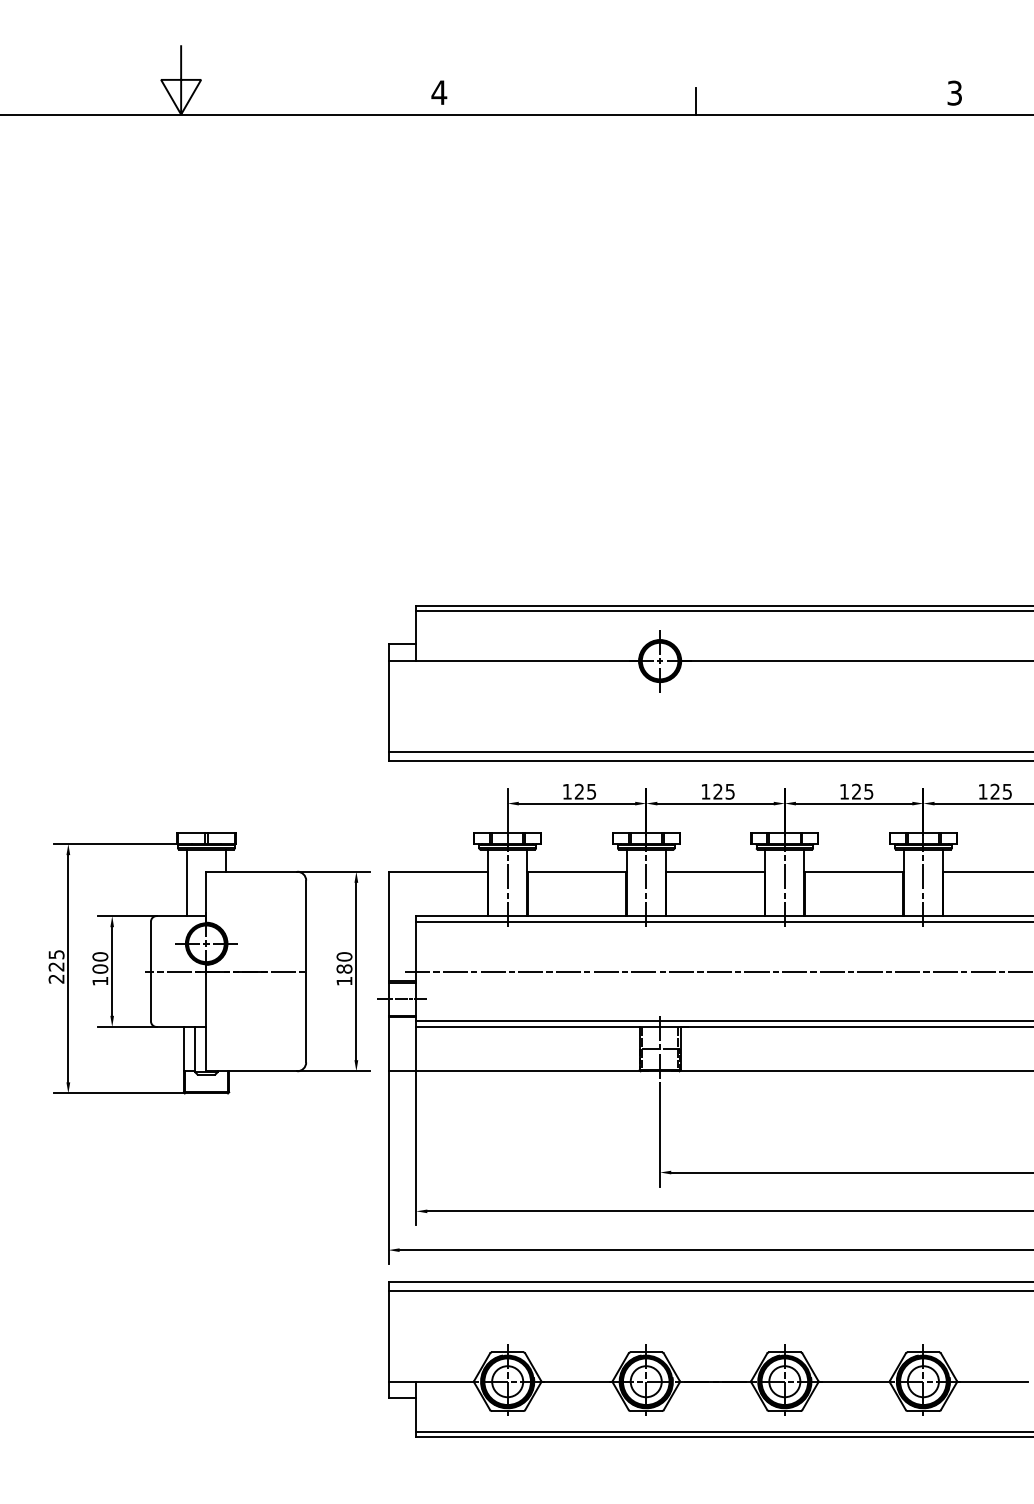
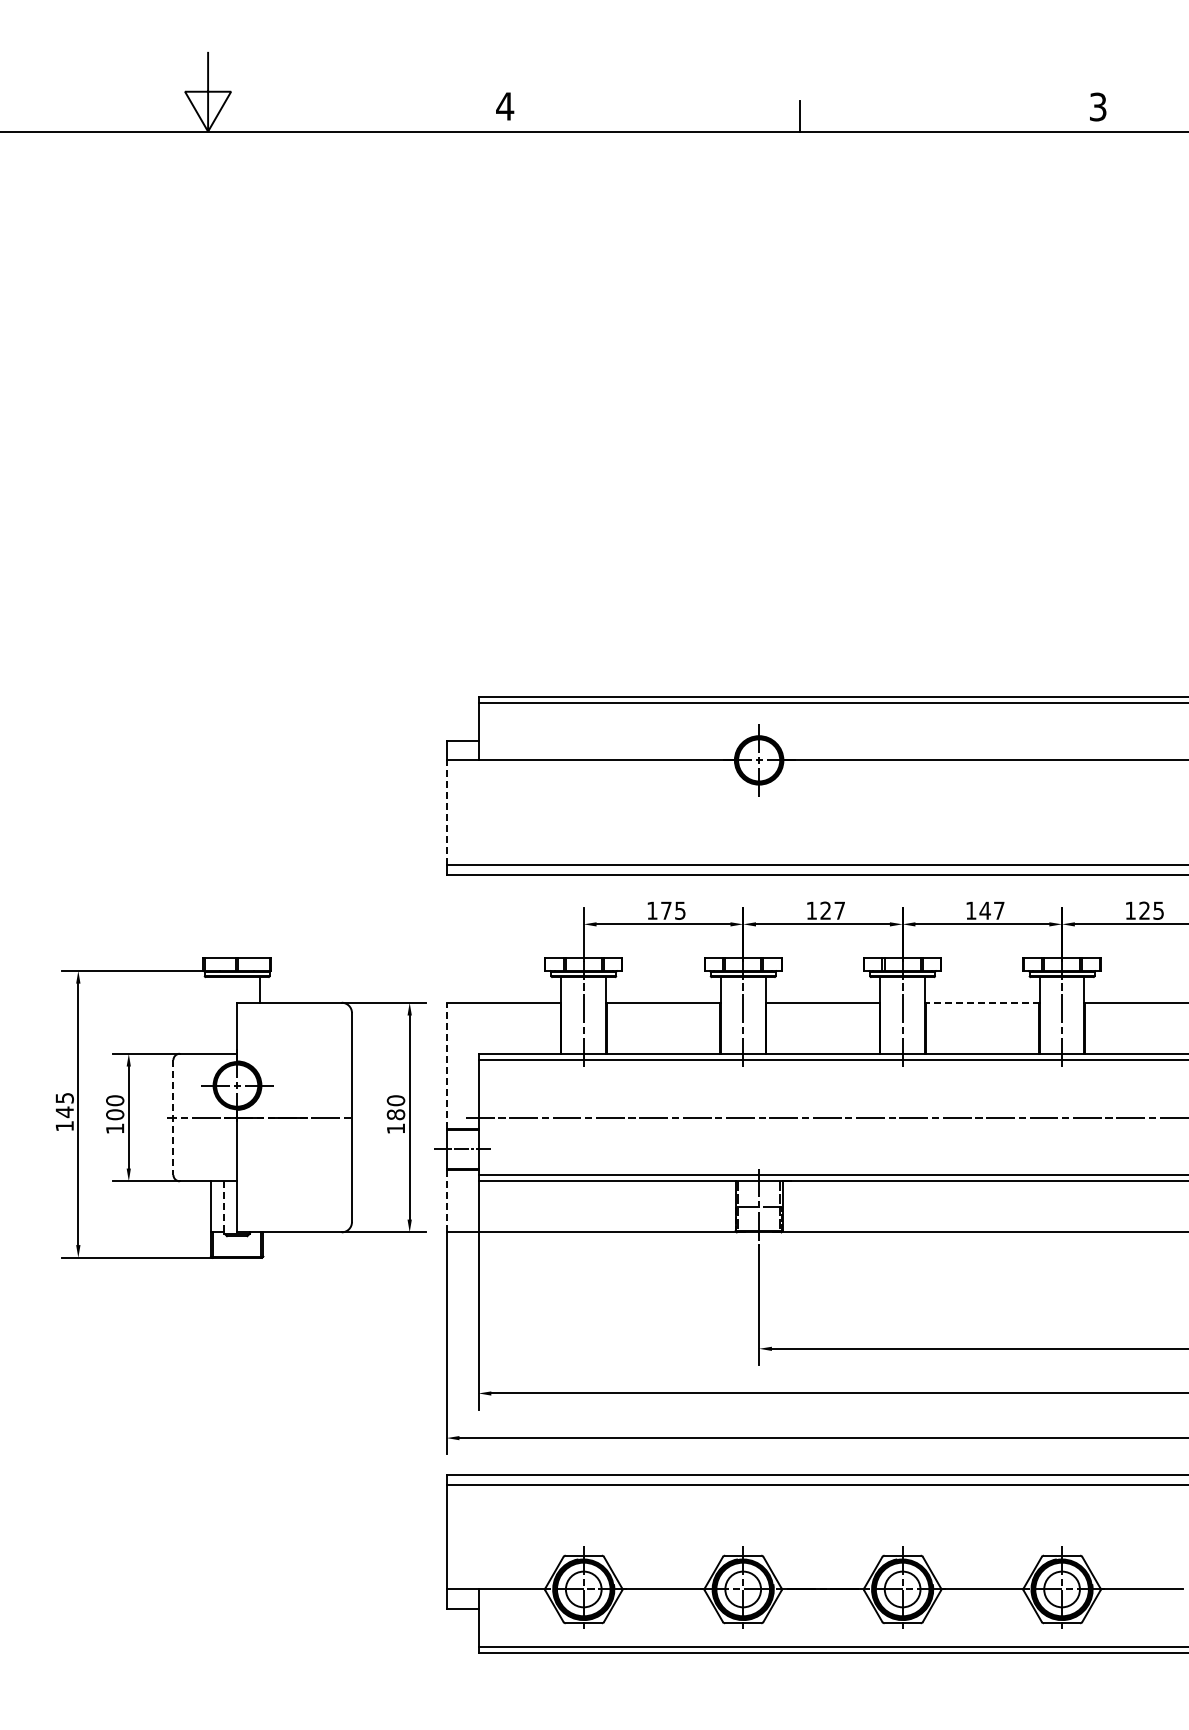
line: (388, 706) -> (446, 812), solid -> dashed
text: (579, 791) -> (666, 910), 125 -> 175
text: (729, 791) -> (839, 910), 125 -> 127
text: (862, 791) -> (991, 910), 125 -> 147
line: (853, 871) -> (981, 1002), solid -> dashed
line: (186, 882) -> (214, 1015), removed
line: (388, 926) -> (446, 1065), solid -> dashed
text: (56, 972) -> (64, 1118), 225 -> 145
line: (151, 972) -> (173, 1118), solid -> dashed
line: (388, 1043) -> (446, 1200), solid -> dashed
line: (195, 1049) -> (224, 1207), solid -> dashed

